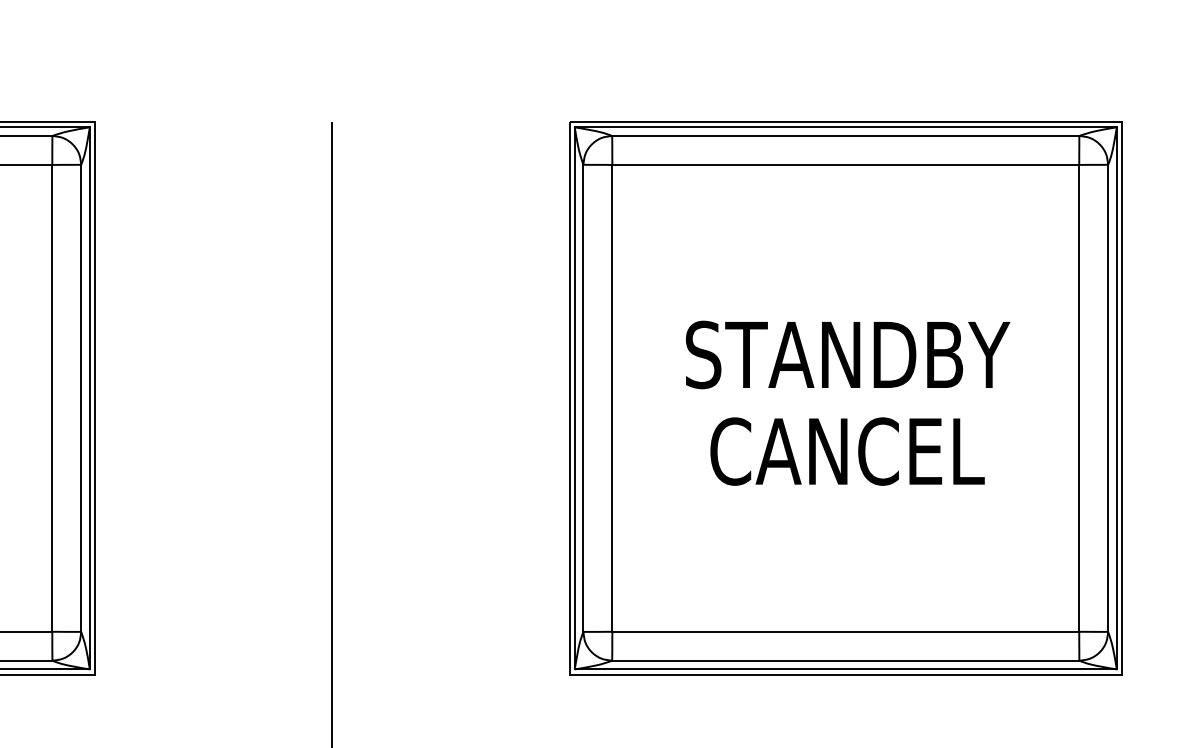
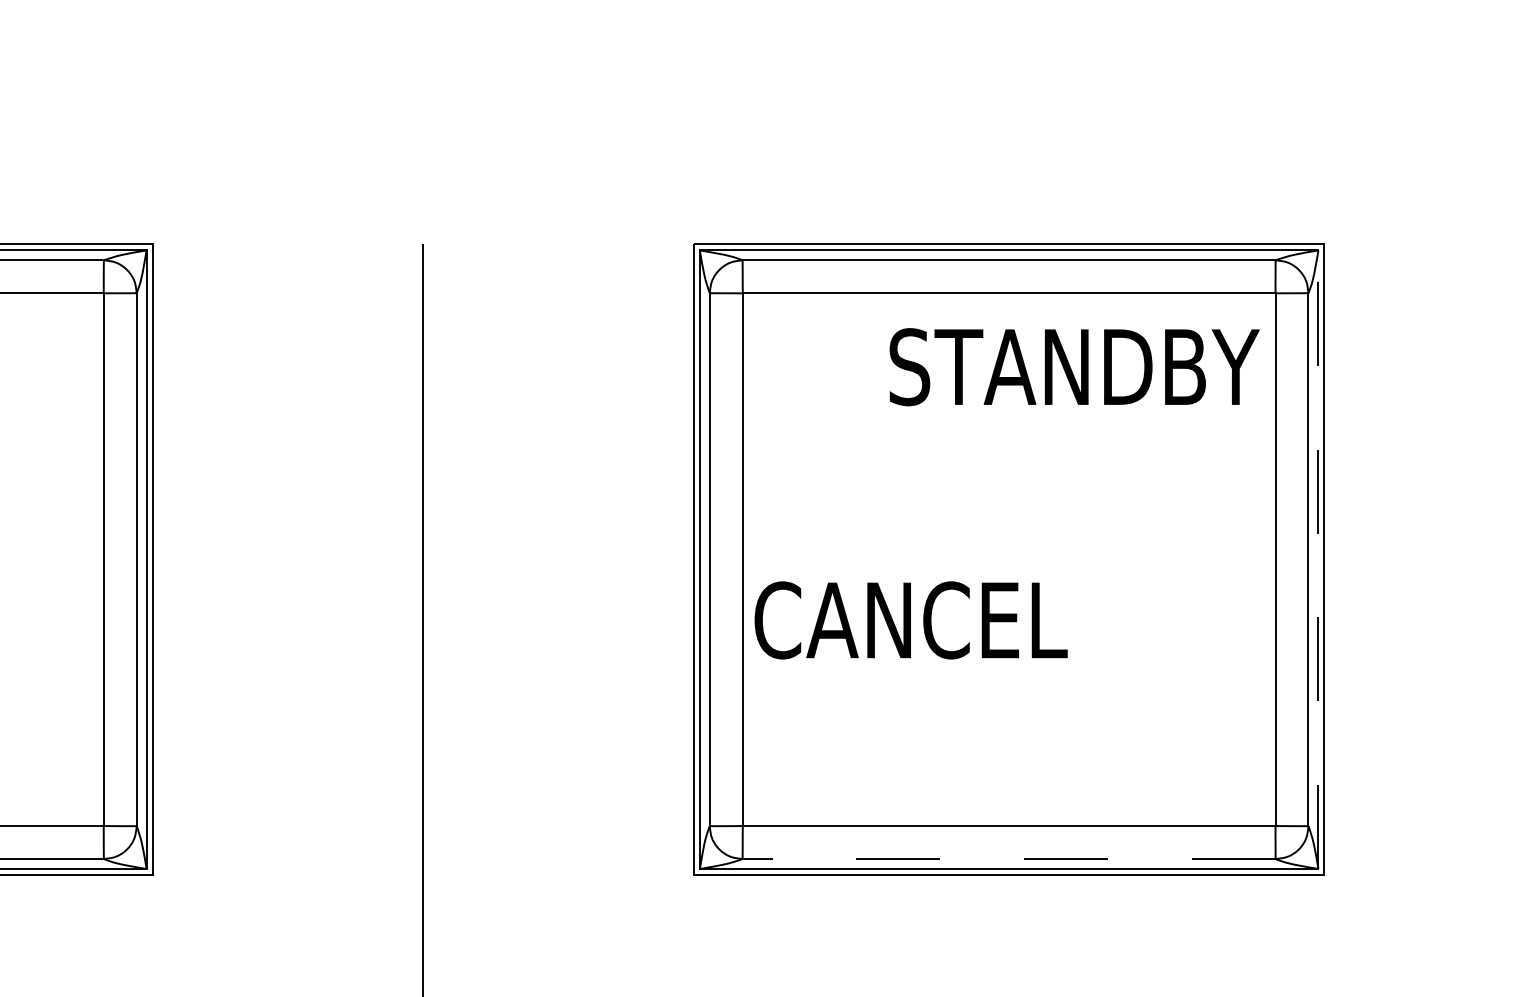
text: (847, 355) -> (1074, 367), moved
line: (1116, 398) -> (1318, 559), solid -> dashed
text: (846, 451) -> (910, 620), moved
line: (845, 661) -> (1008, 859), solid -> dashed

